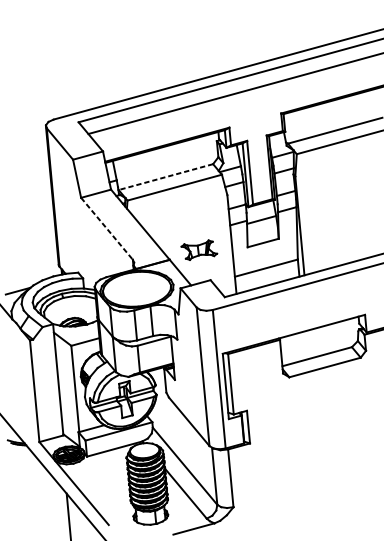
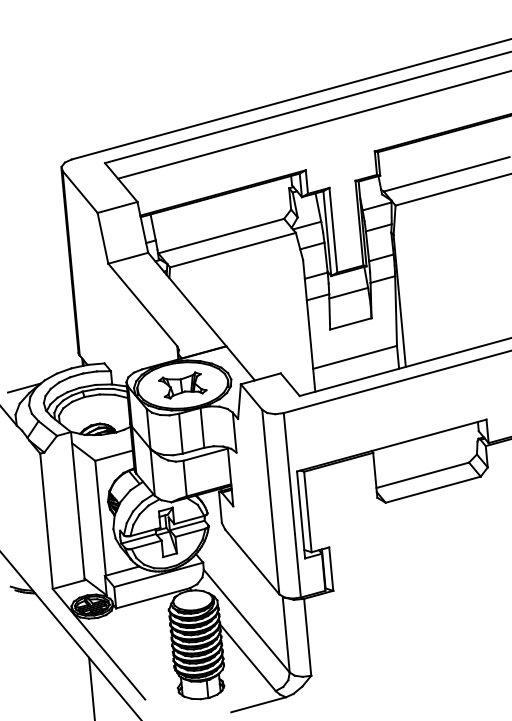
line: (165, 177) -> (220, 236), dashed -> solid
line: (106, 228) -> (142, 304), dashed -> solid
part: (199, 250) -> (182, 385), moved

